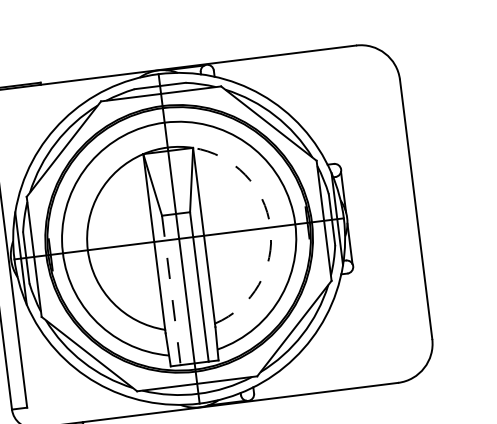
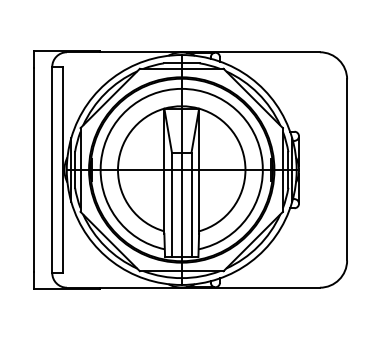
arc: (270, 226) -> (245, 169), dashed -> solid
line: (170, 291) -> (171, 205), dashed -> solid

